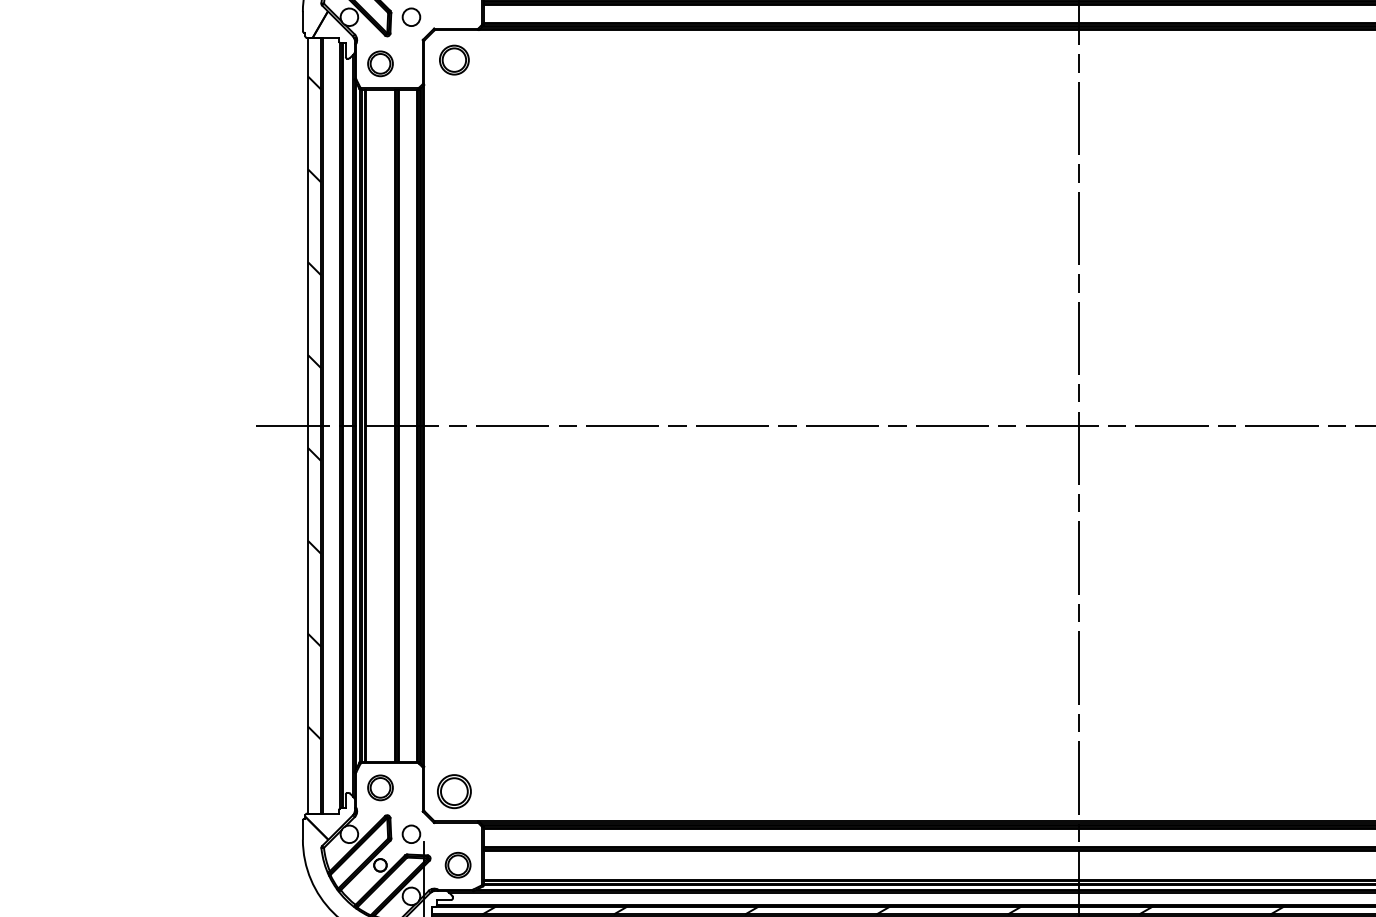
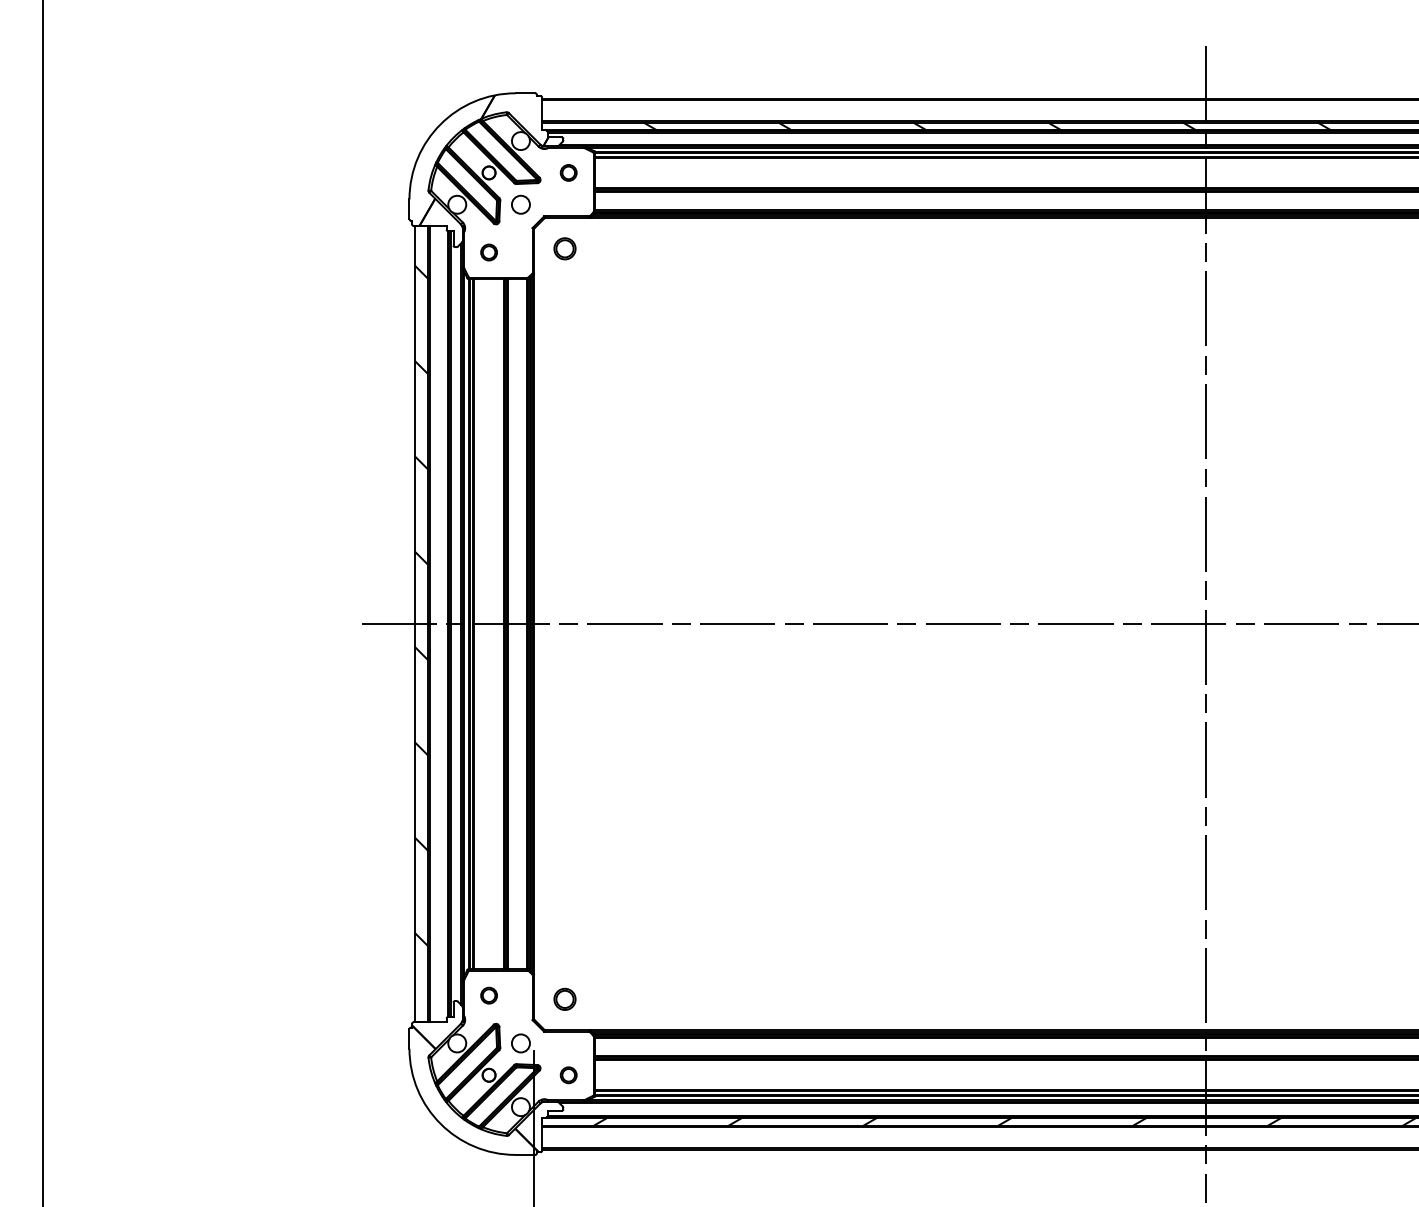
part: (453, 59) -> (564, 248), size x0.71
part: (379, 63) -> (488, 252), size x0.62
part: (379, 787) -> (488, 995), size x0.62
part: (453, 790) -> (564, 998), size x0.62
part: (457, 865) -> (568, 1075), size x0.62

